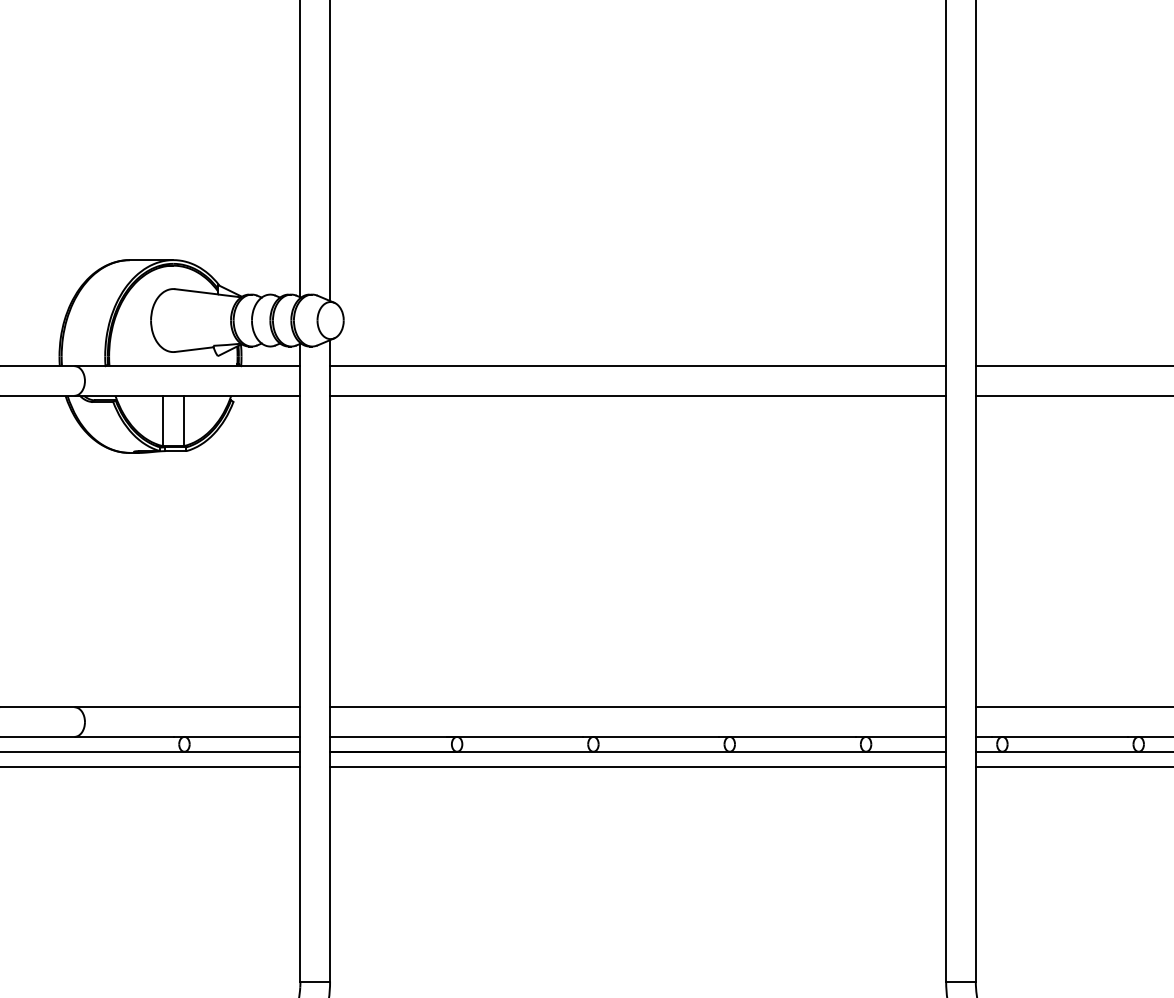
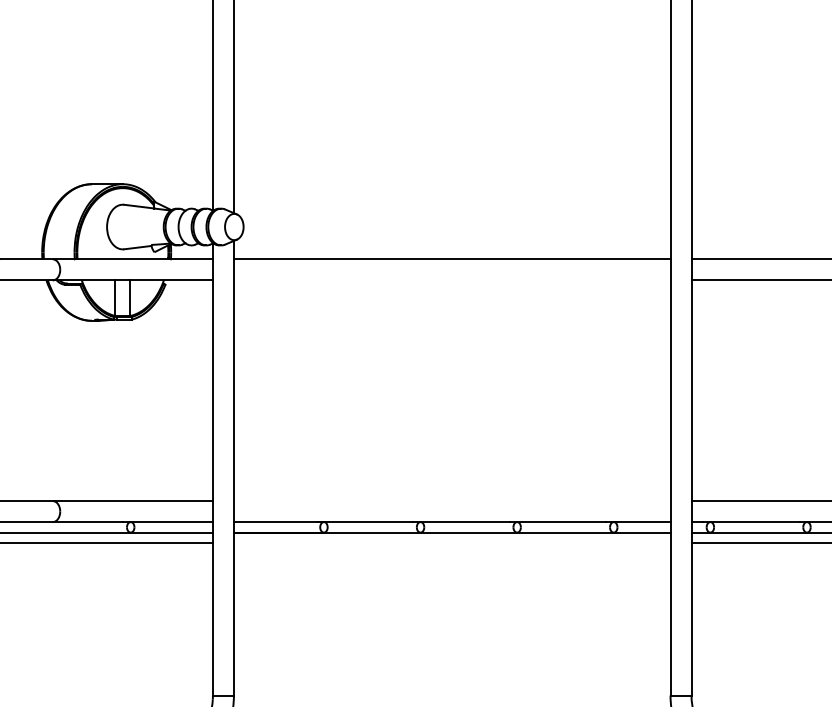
line: (637, 395) -> (451, 280), removed
line: (637, 707) -> (451, 501), removed
line: (637, 767) -> (451, 543), removed

